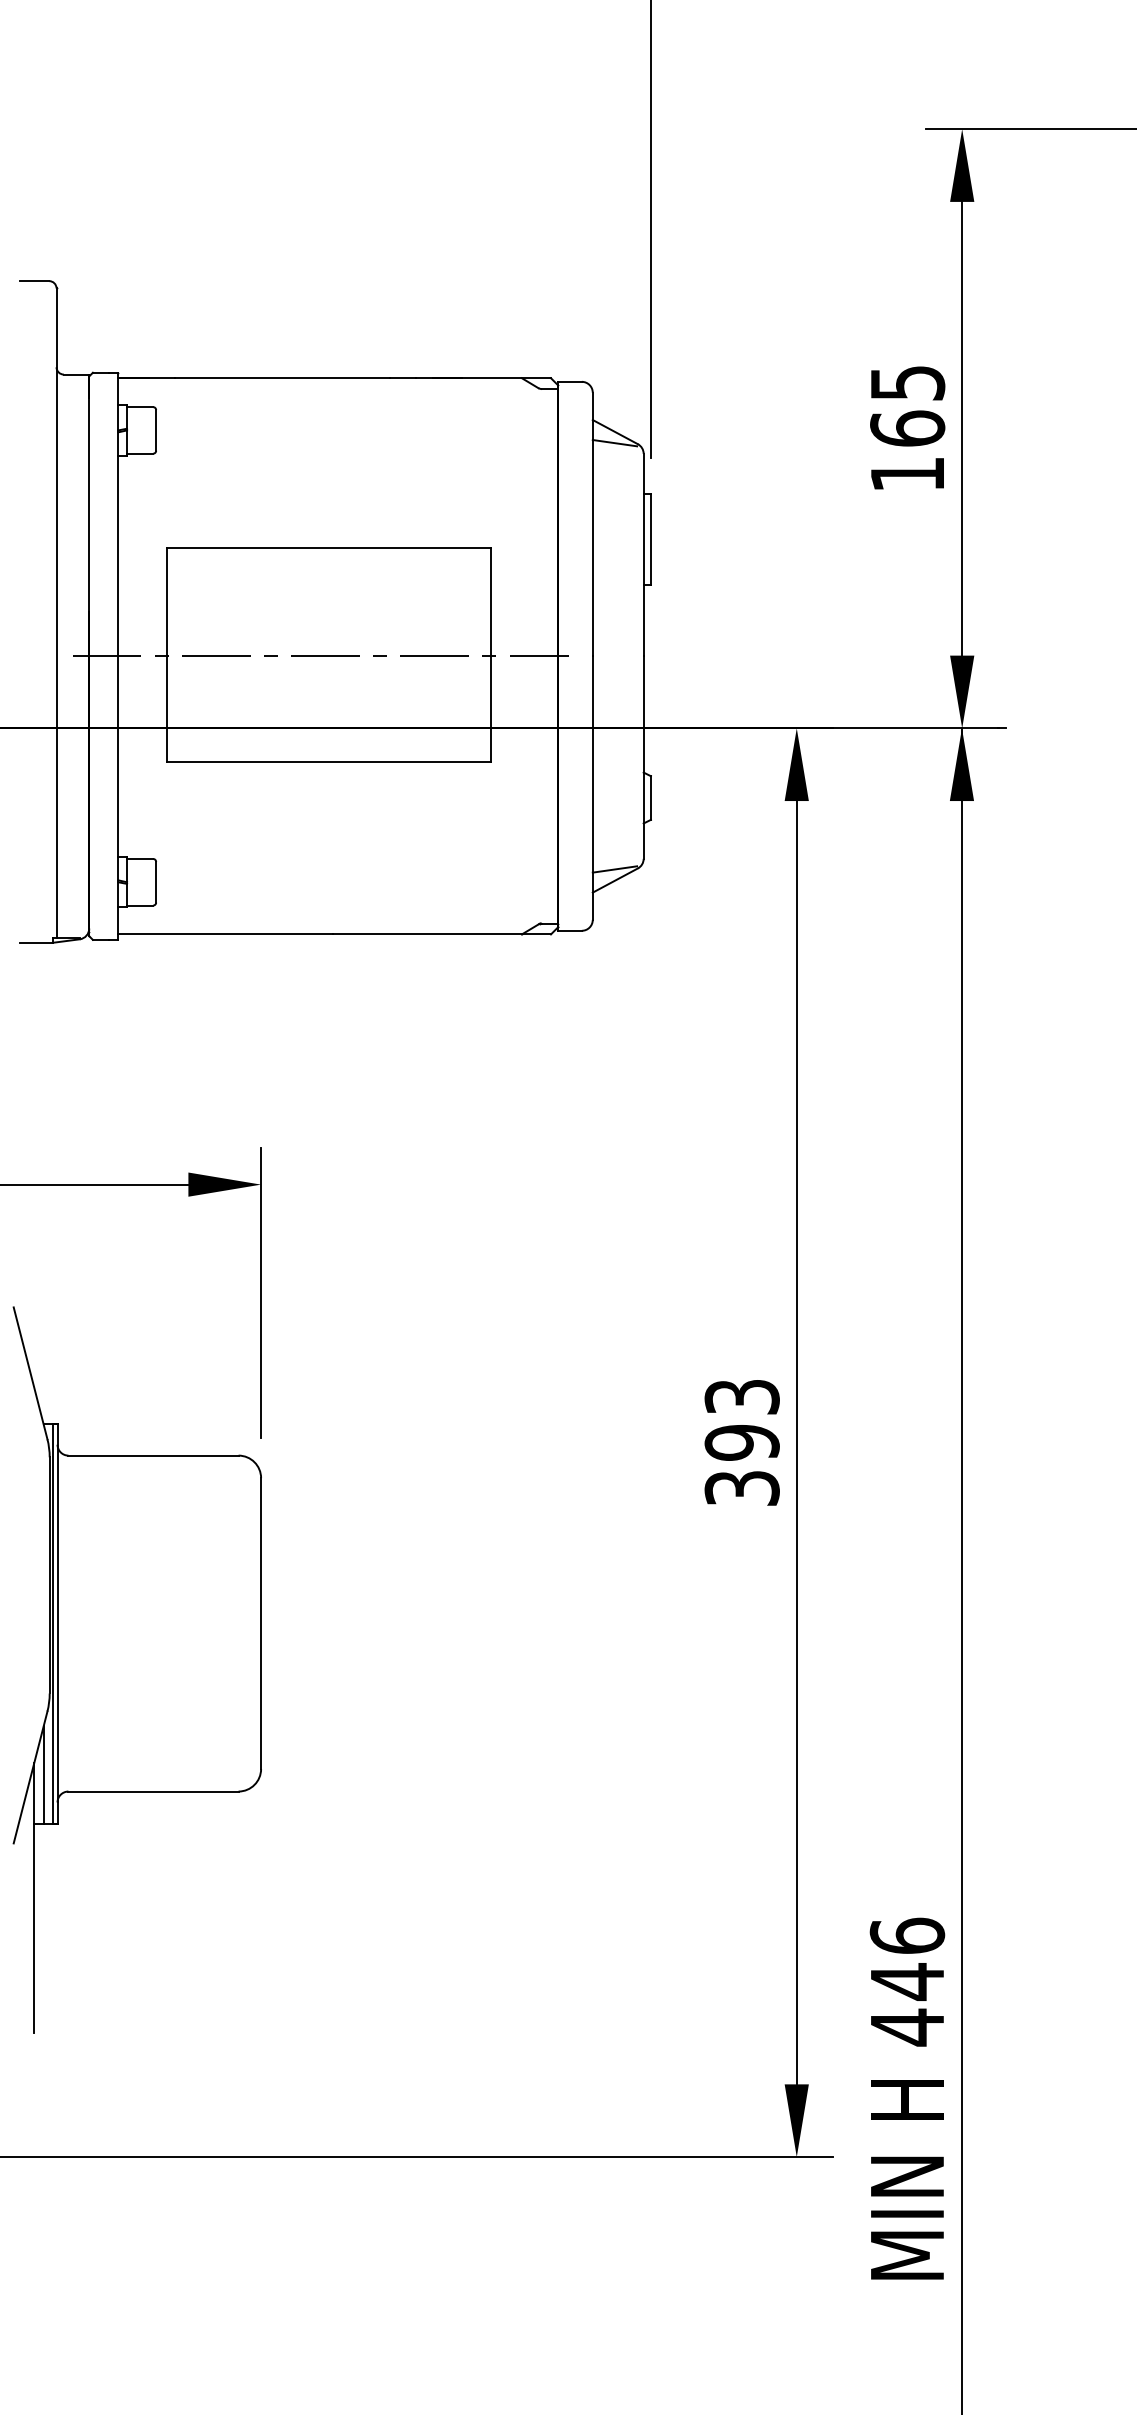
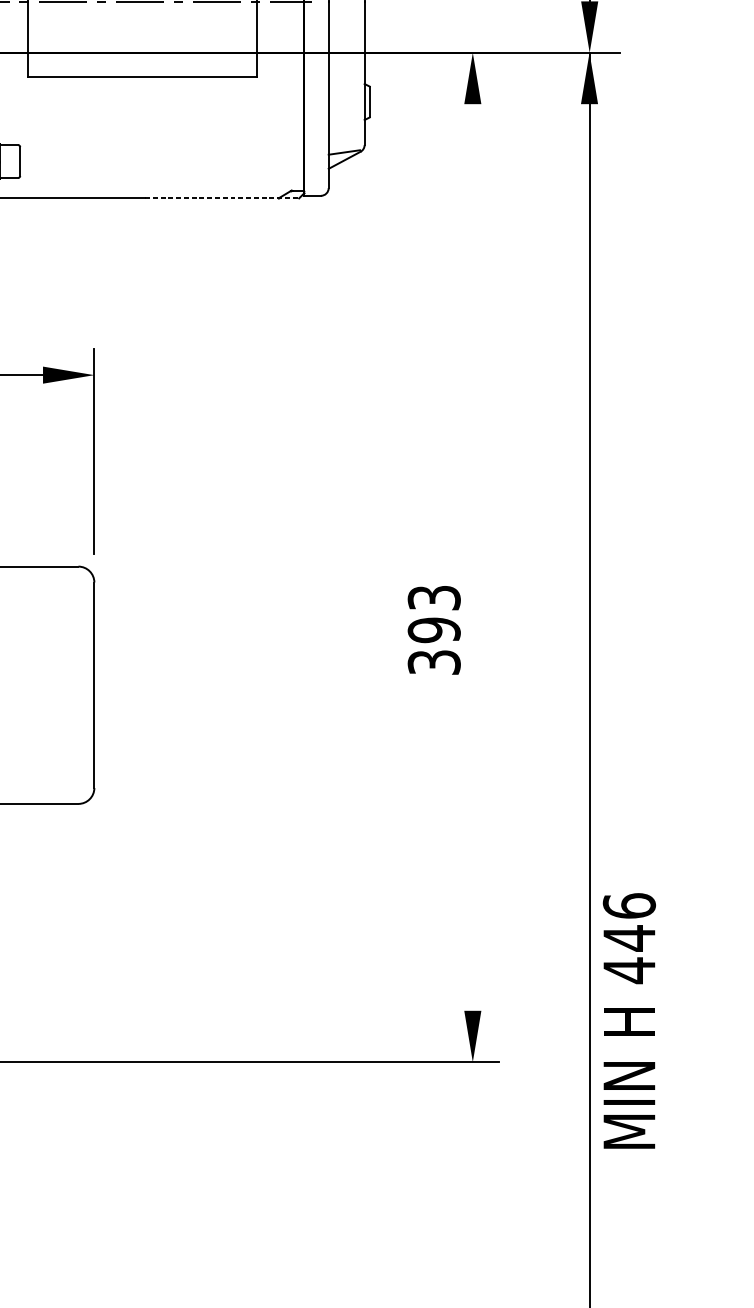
line: (442, 934) -> (222, 198), solid -> dashed
text: (741, 1442) -> (433, 630), moved
line: (796, 1442) -> (472, 557), removed
text: (907, 2098) -> (629, 1020), moved

